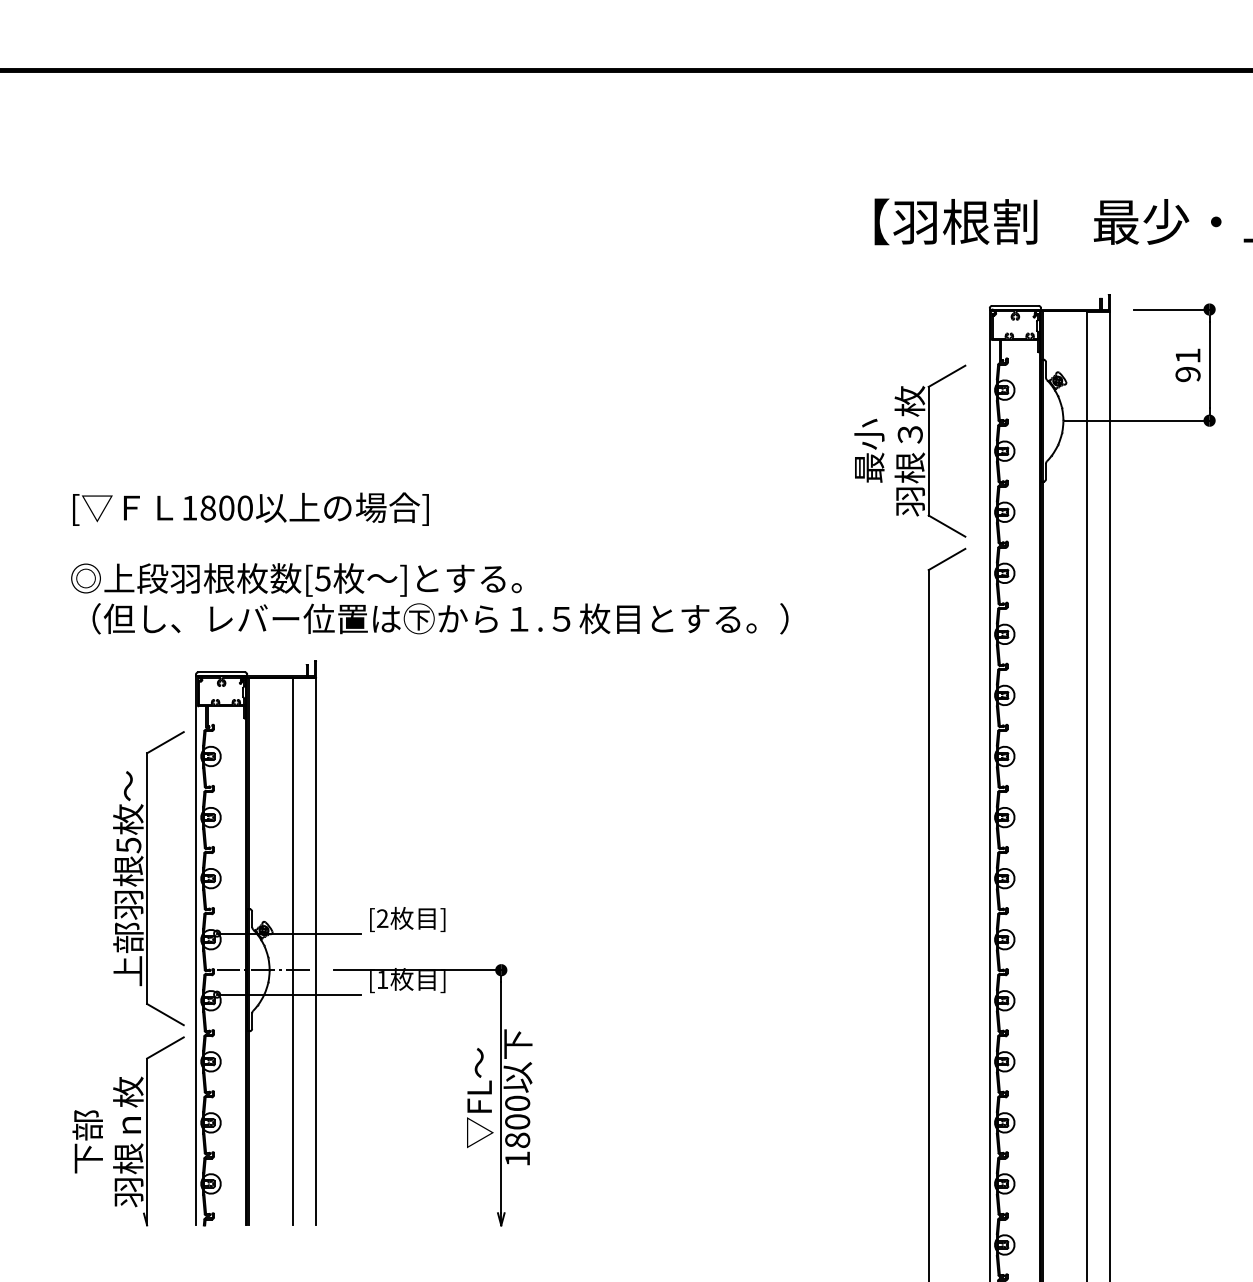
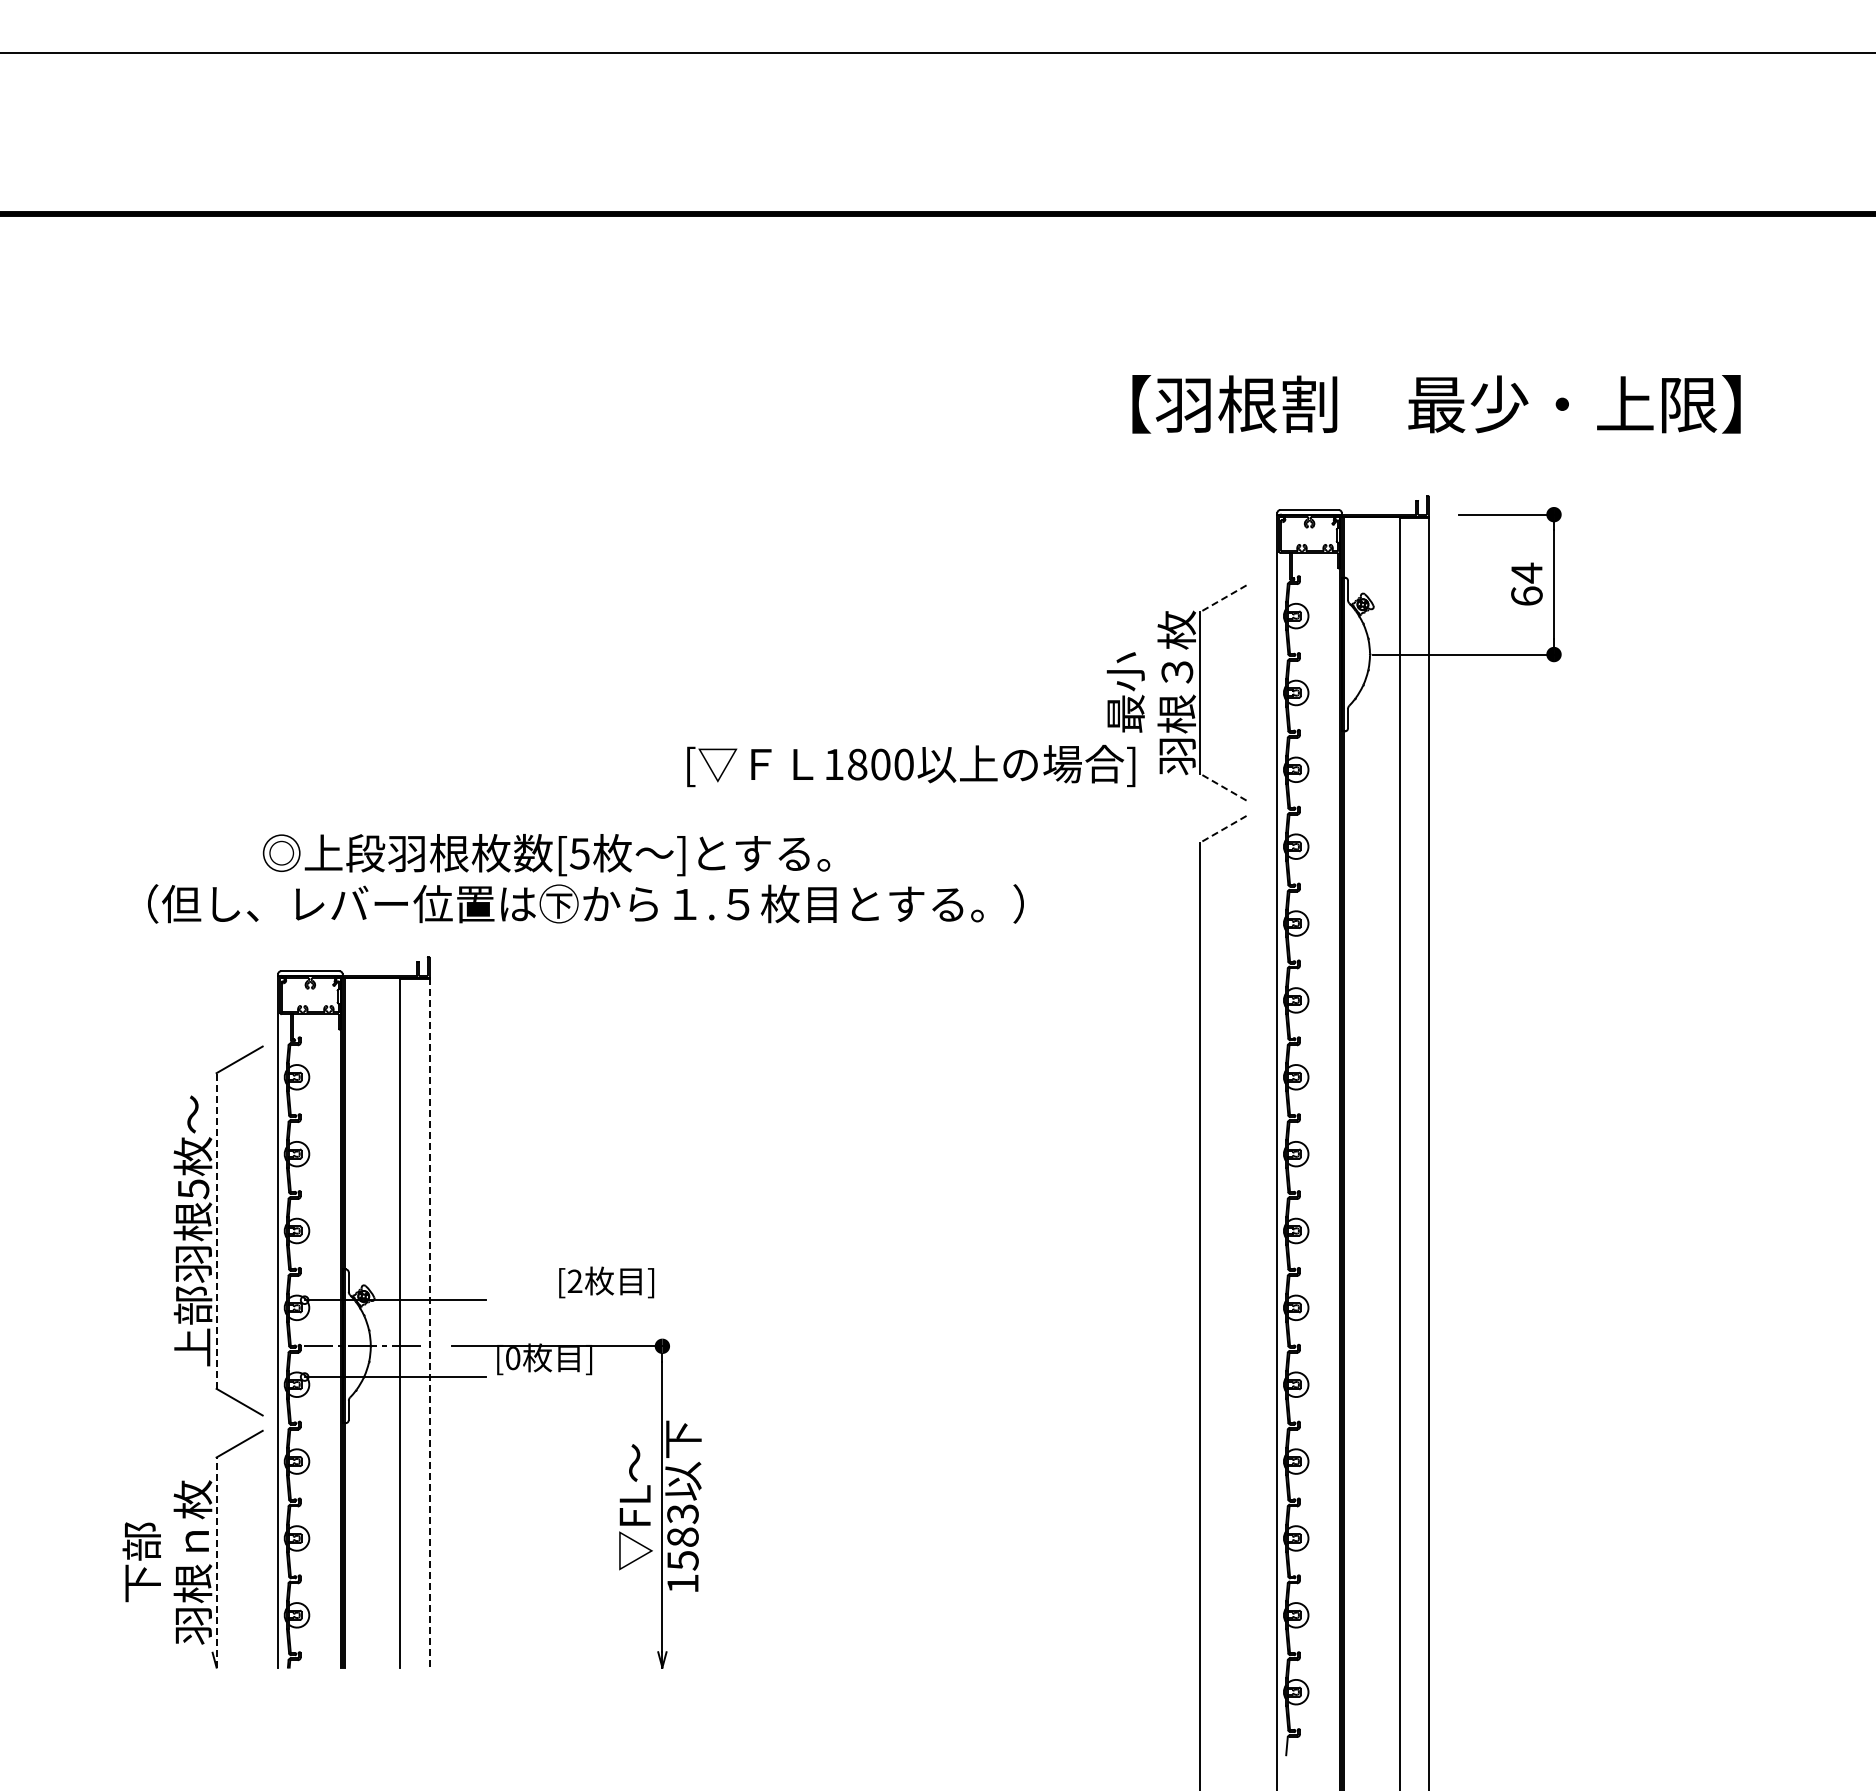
text: (1187, 364) -> (1526, 583), 91 -> 64
line: (947, 376) -> (1223, 598), solid -> dashed
text: (251, 508) -> (911, 765), moved
line: (947, 526) -> (1223, 787), solid -> dashed
line: (947, 559) -> (1223, 829), solid -> dashed
text: (296, 580) -> (546, 855), moved
line: (147, 879) -> (216, 1231), solid -> dashed
text: (407, 919) -> (606, 1282), moved
line: (316, 951) -> (429, 1322), solid -> dashed
text: (383, 979) -> (513, 1358), [1 -> [0
text: (517, 1122) -> (682, 1537), 1800 -> 1583
line: (147, 1141) -> (216, 1562), solid -> dashed

